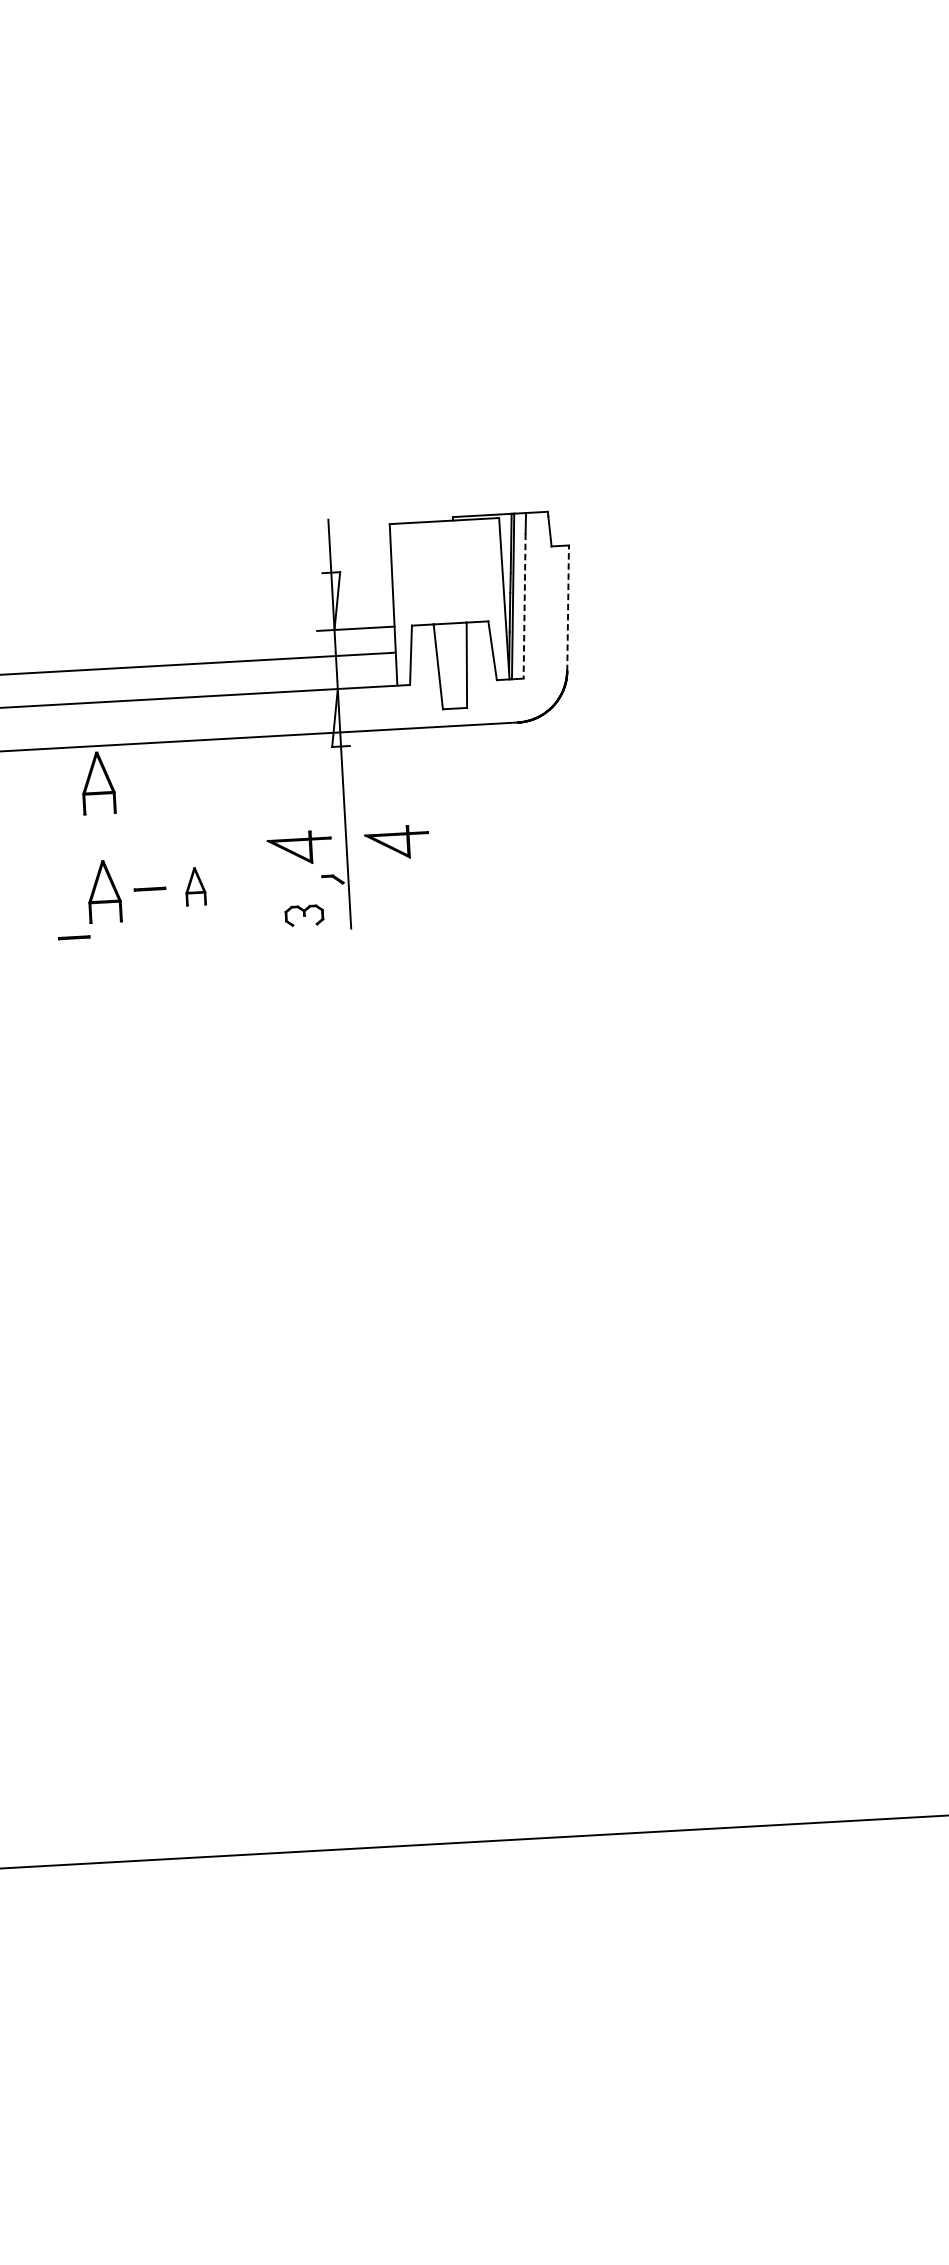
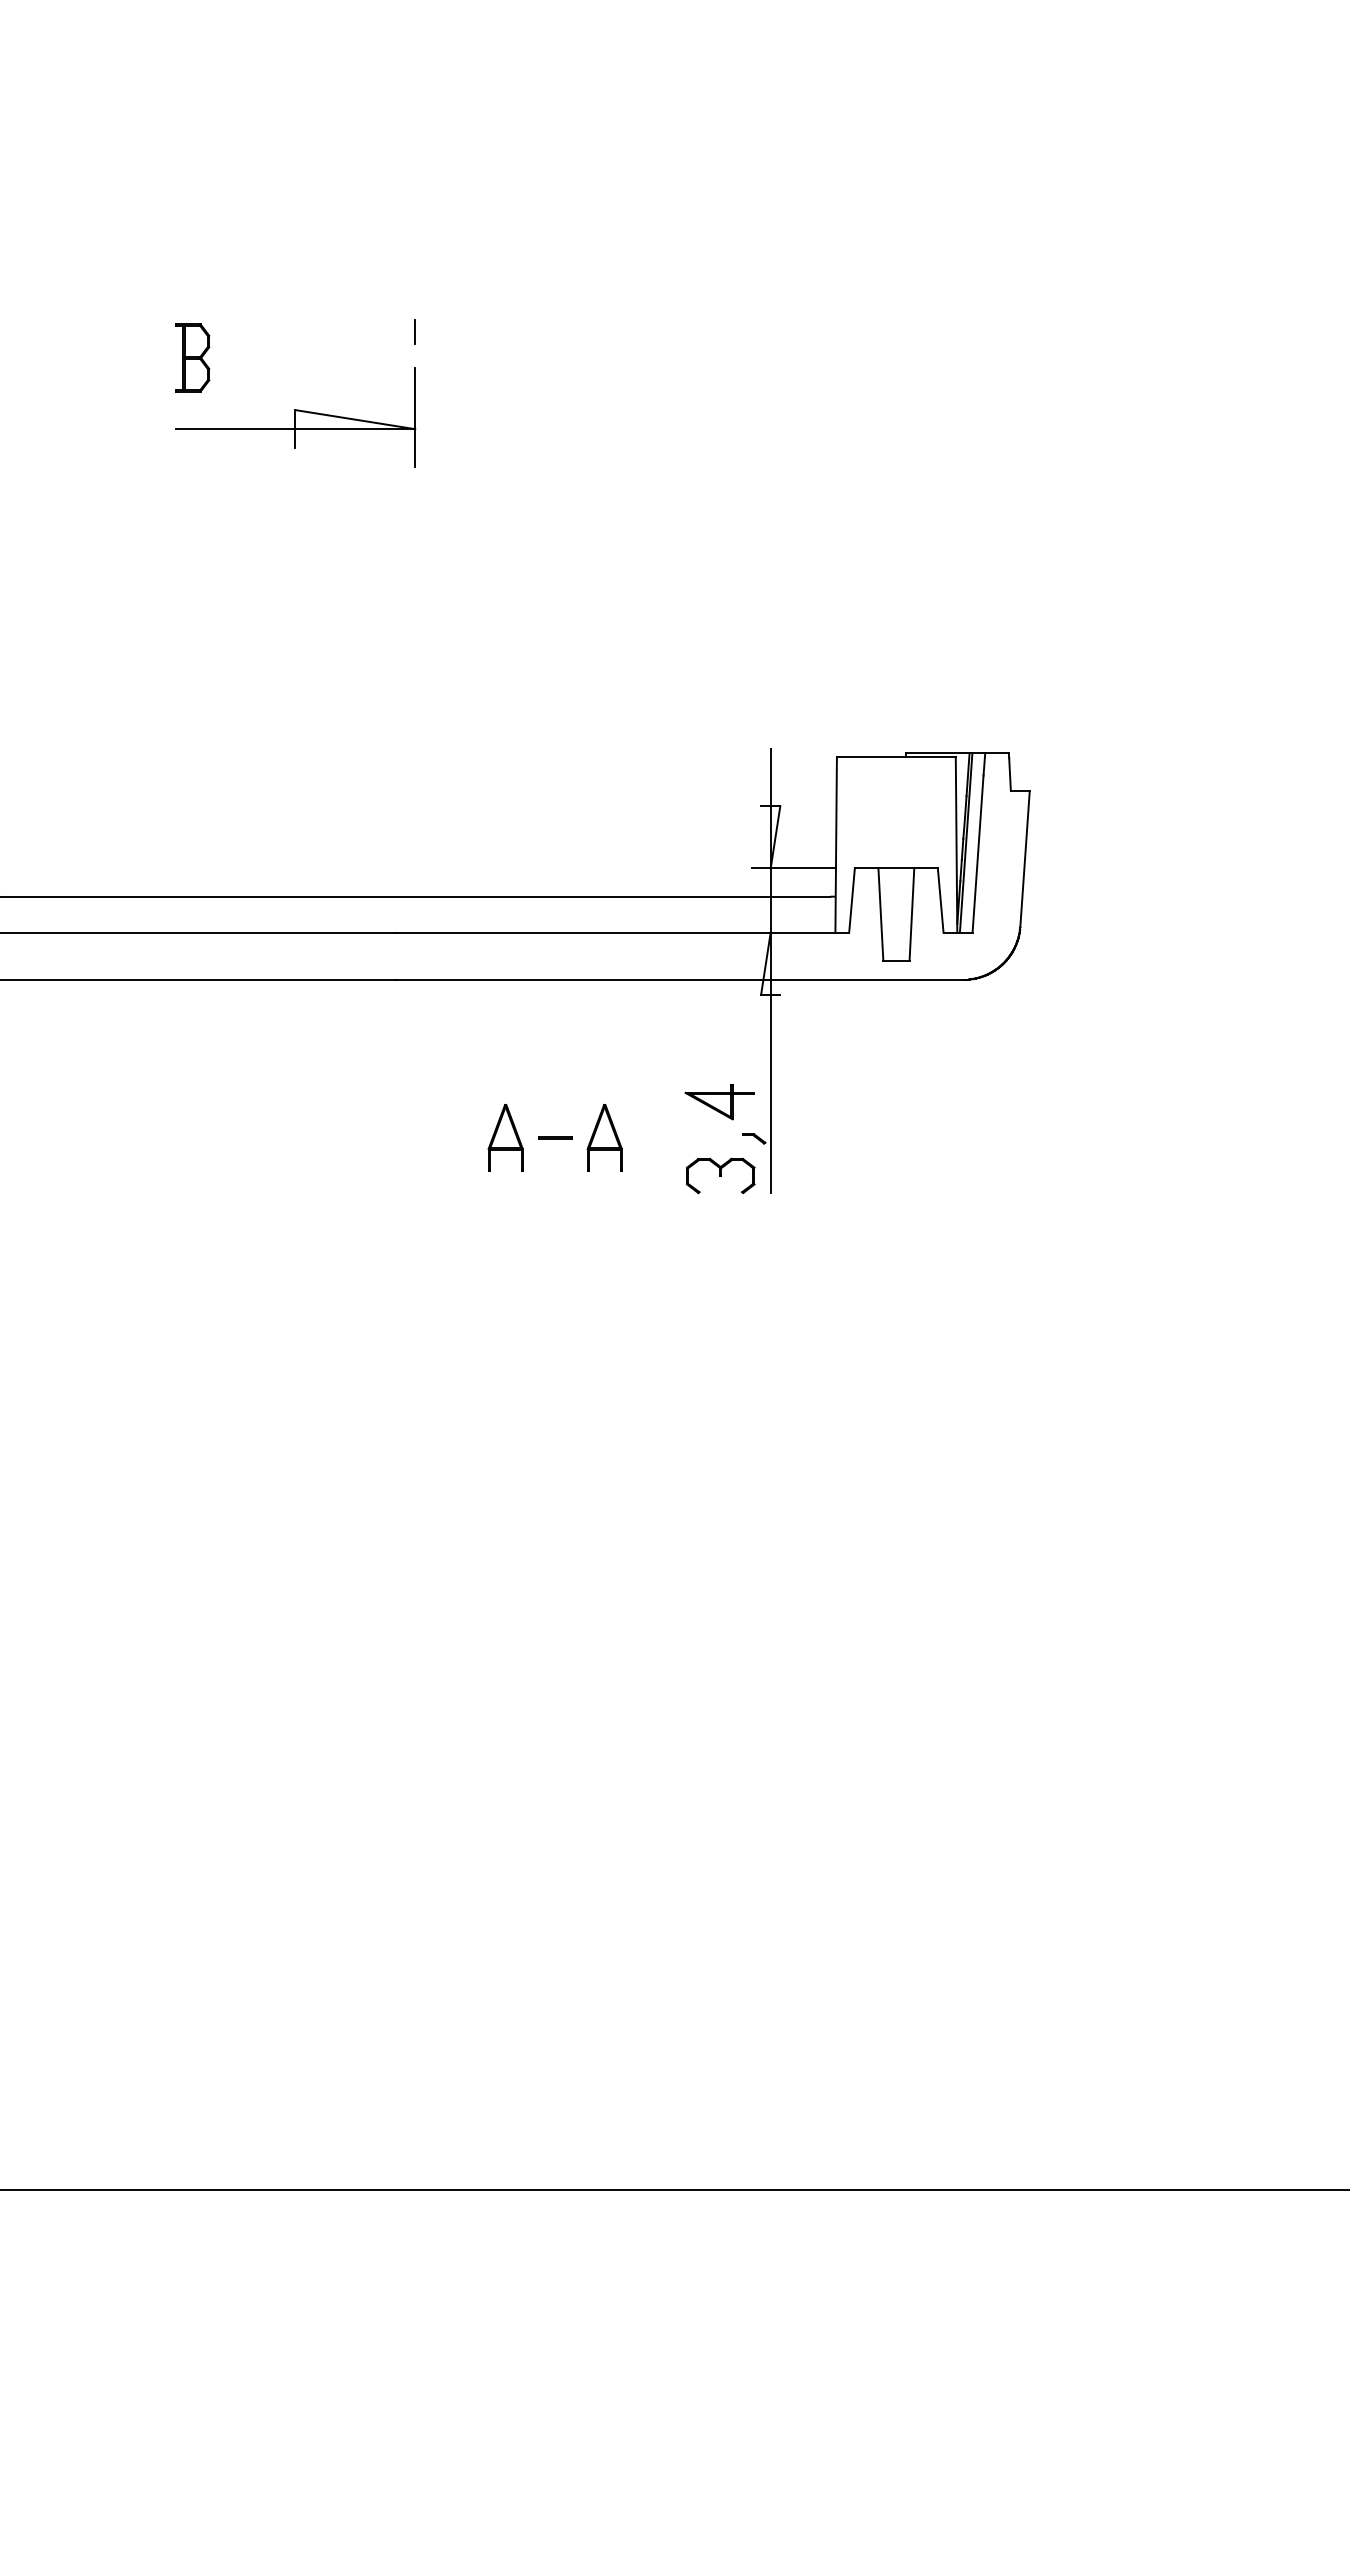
line: (525, 606) -> (978, 854), dashed -> solid
line: (568, 607) -> (1025, 858), dashed -> solid
part: (98, 782) -> (505, 1019), removed
part: (396, 842) -> (825, 1102), removed
part: (195, 886) -> (604, 1137), size x1.67
part: (304, 915) -> (720, 1175), size x1.67
line: (74, 937) -> (470, 1185), removed

